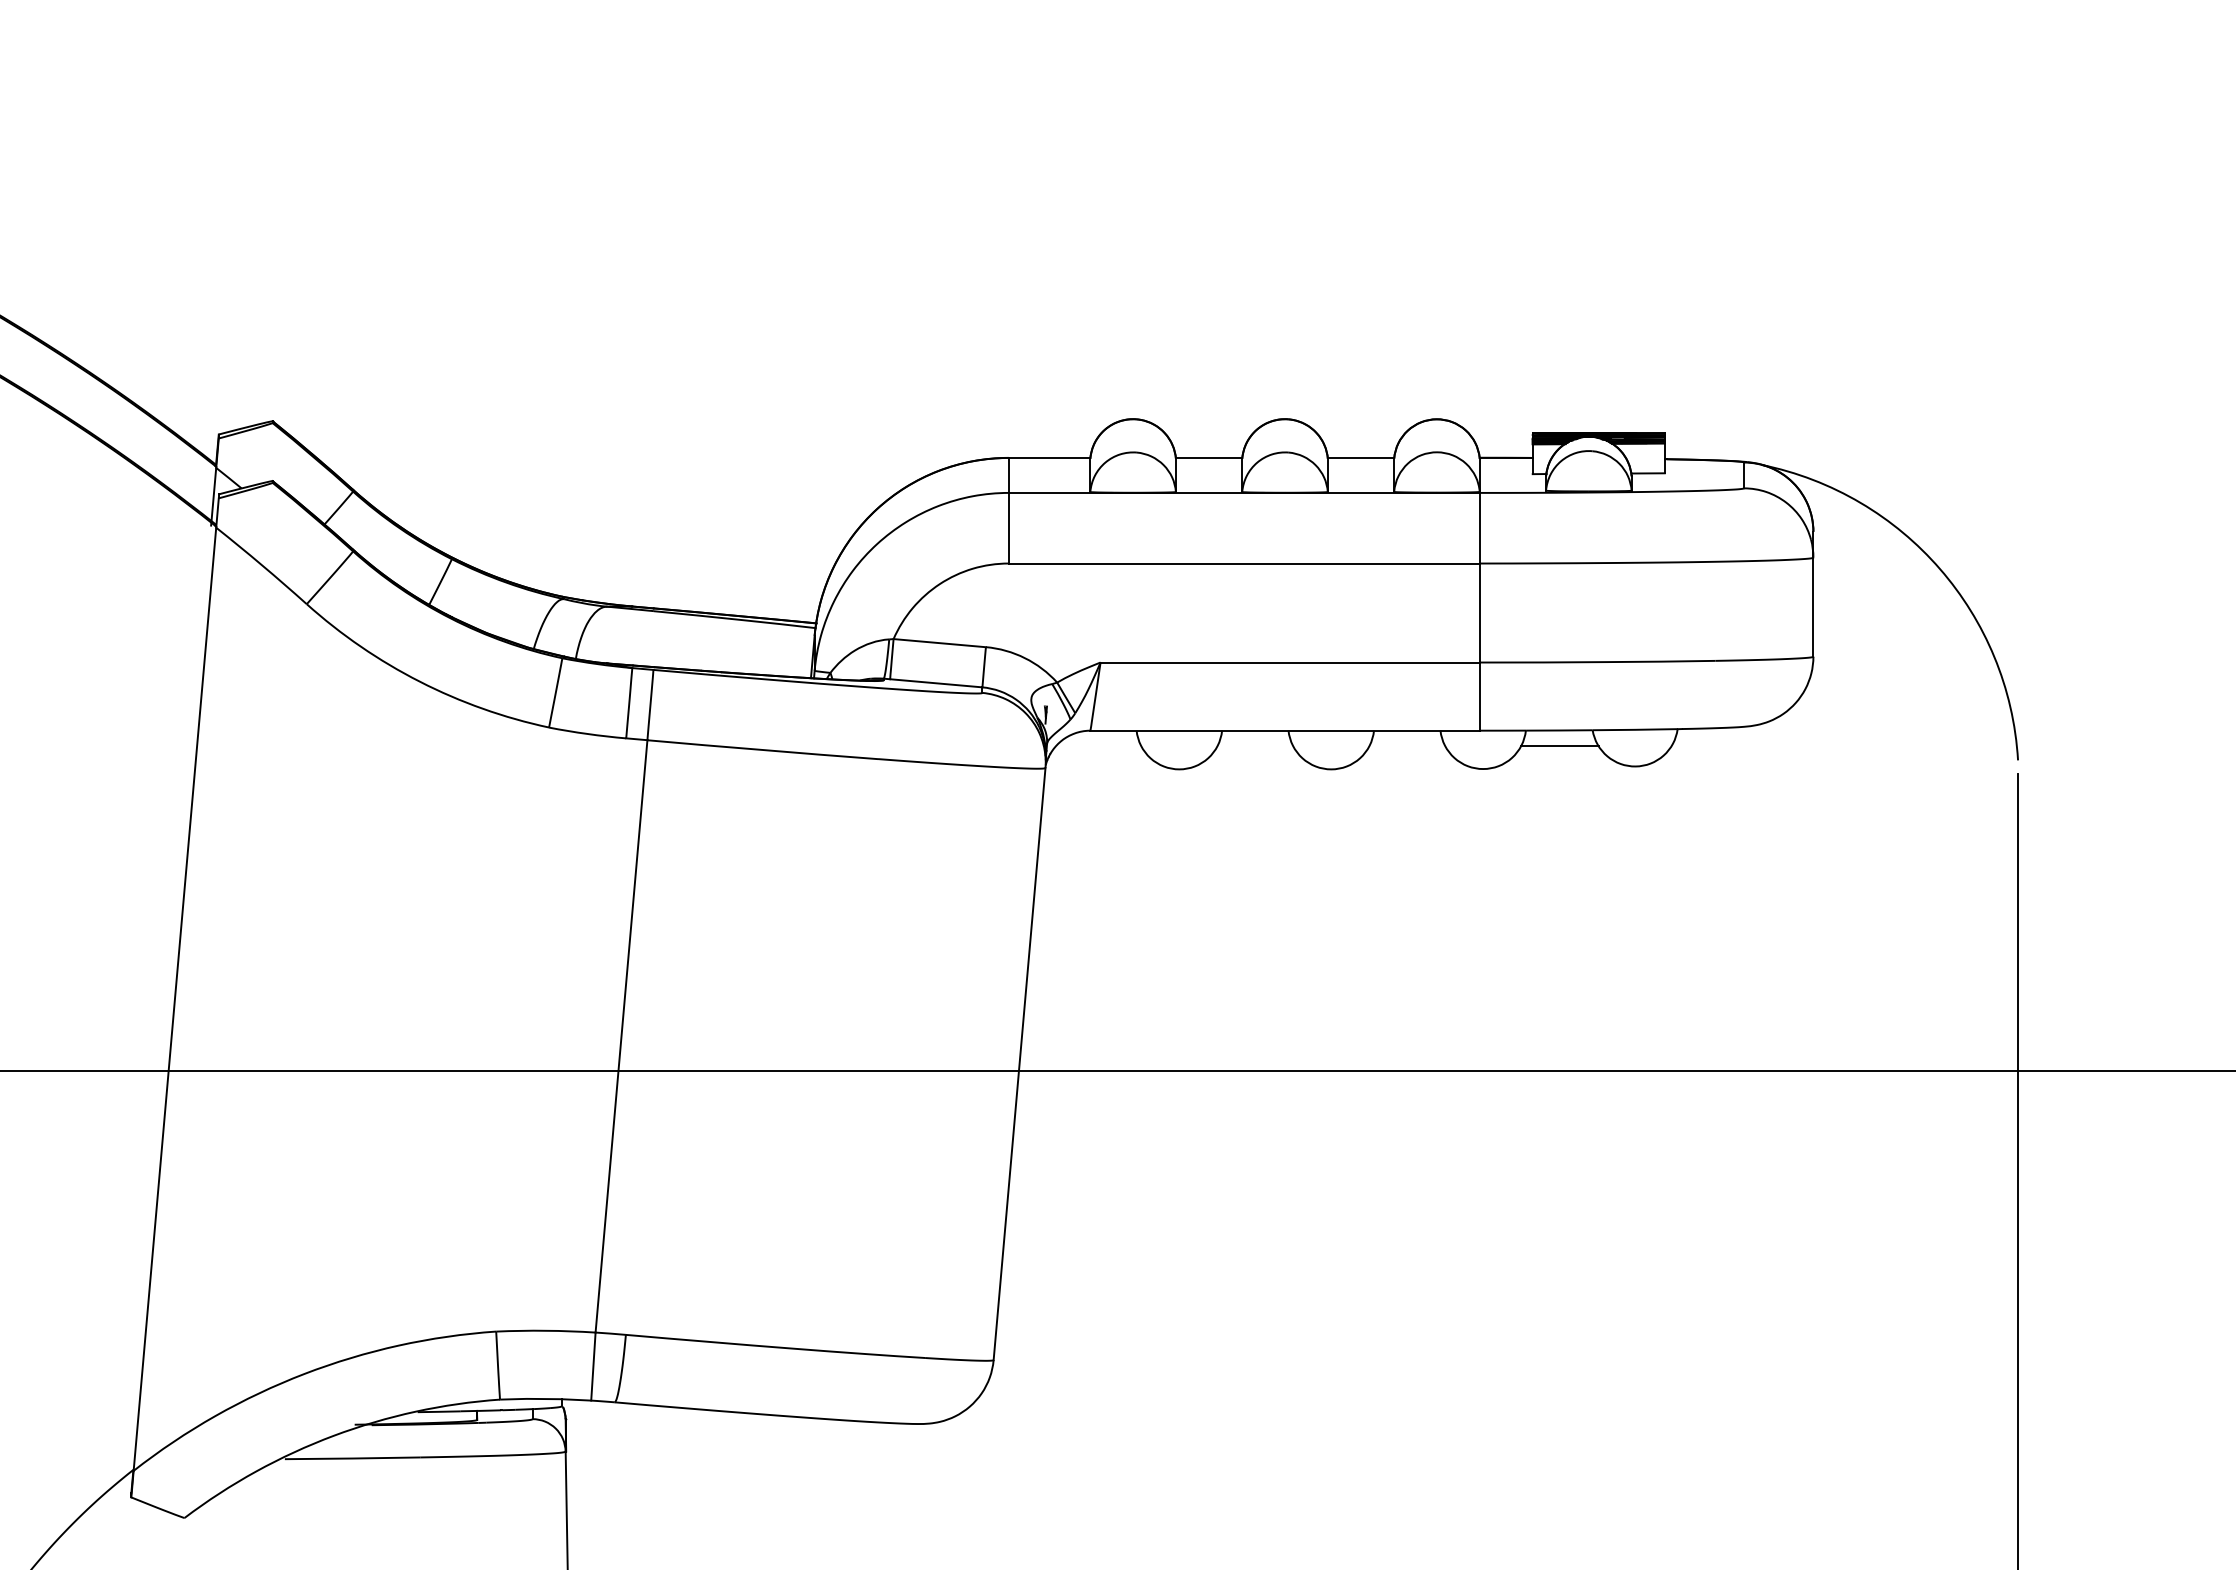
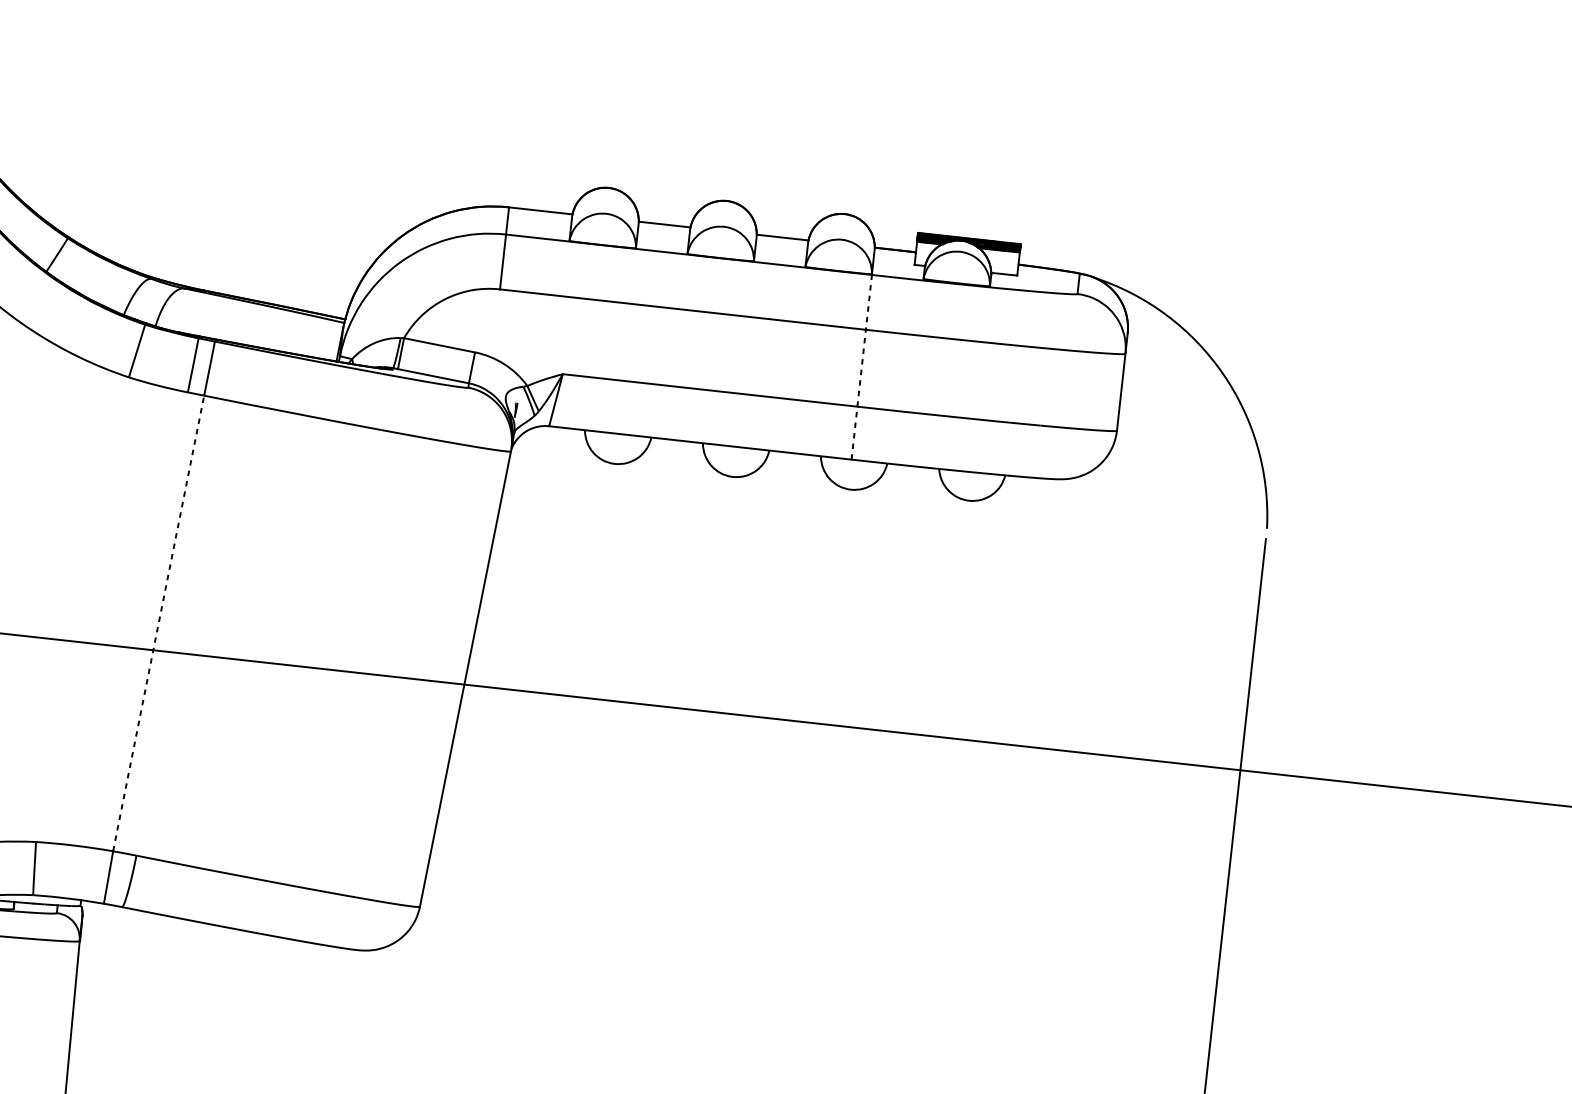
line: (1479, 611) -> (861, 367), solid -> dashed
line: (1559, 746) -> (912, 478), removed
line: (621, 1035) -> (158, 622), solid -> dashed

